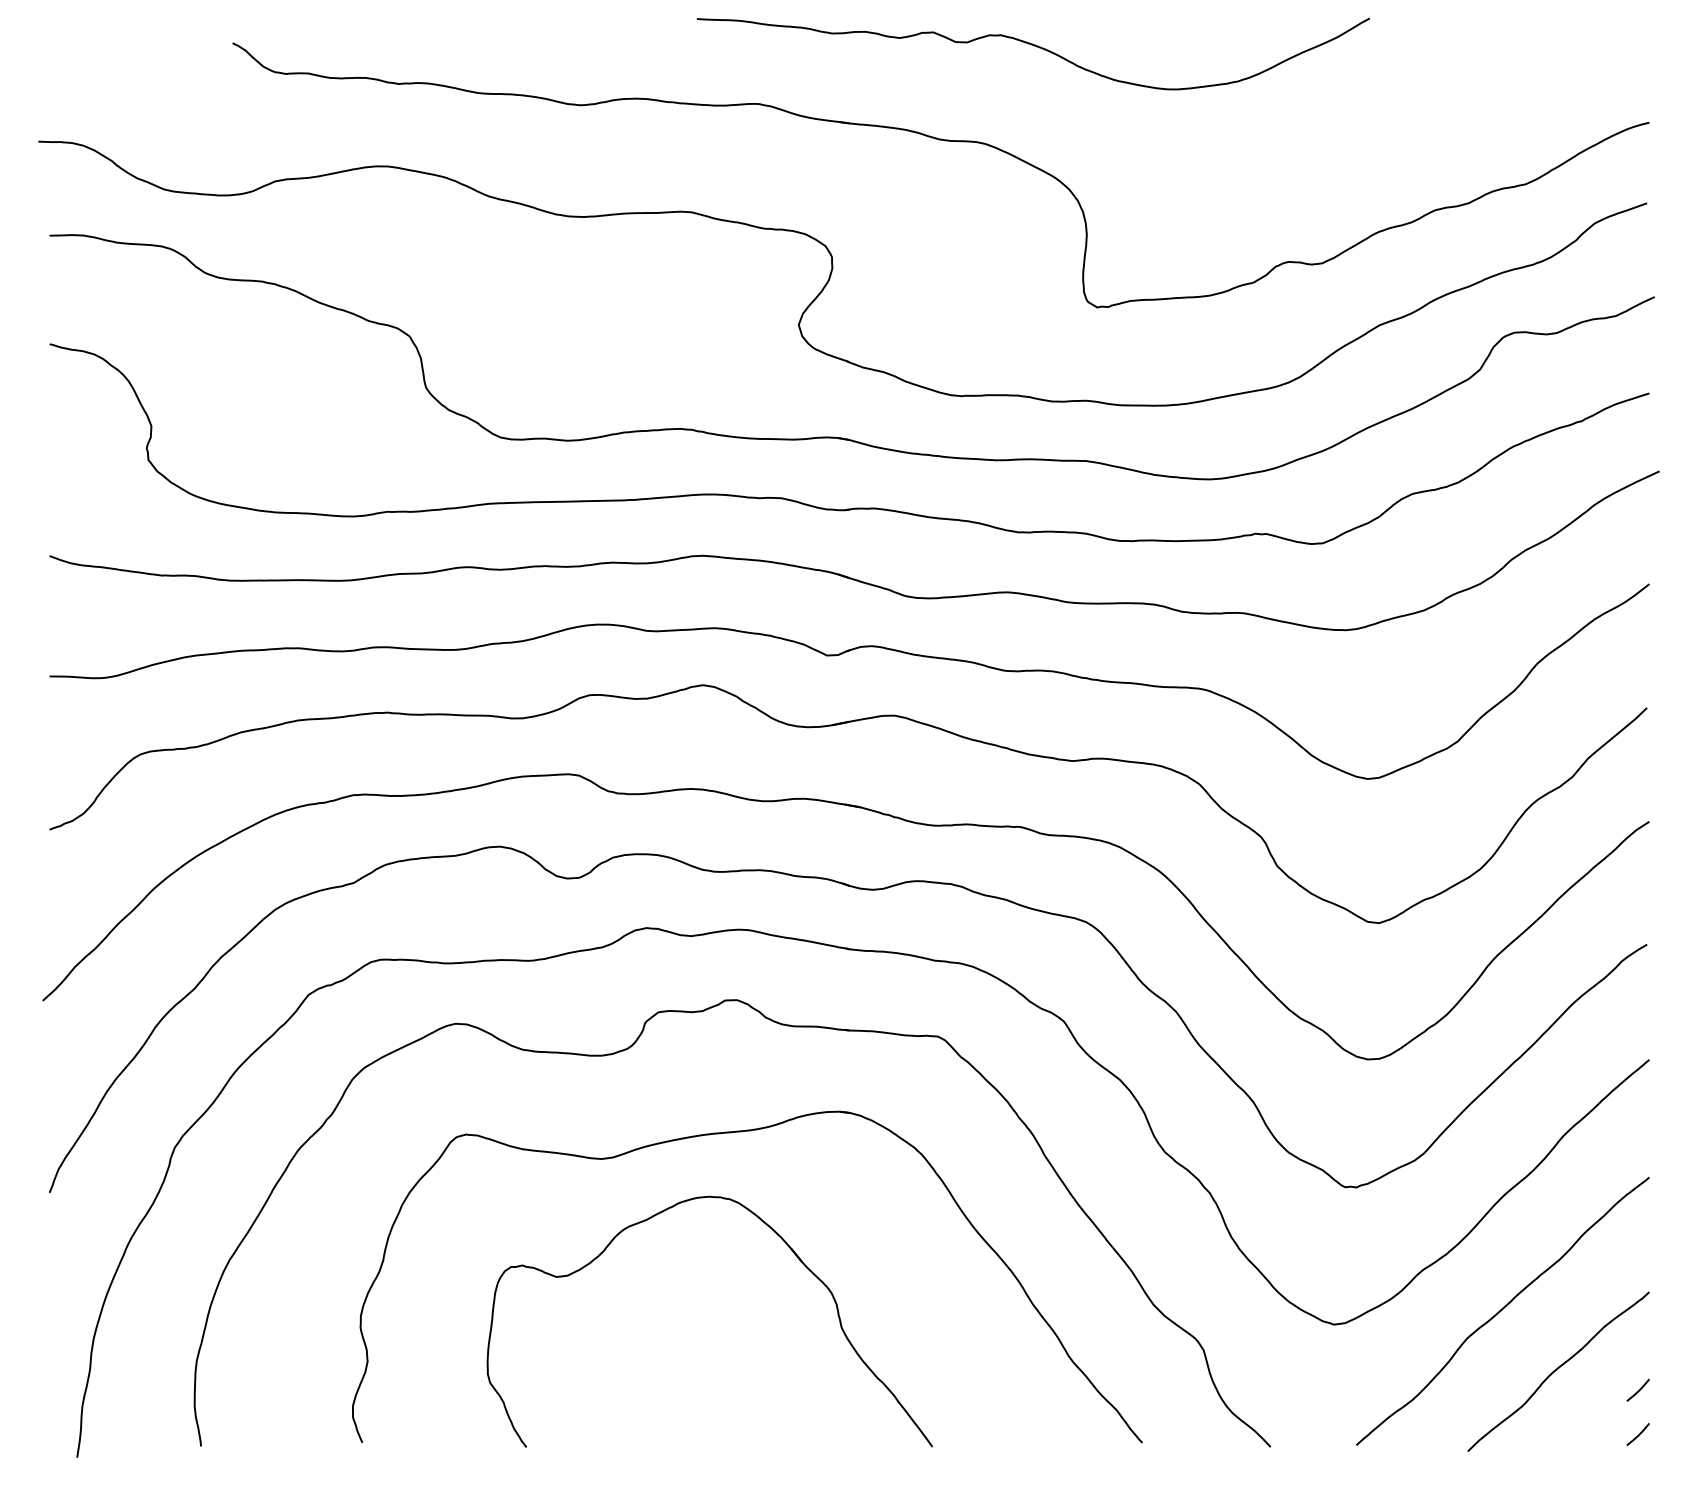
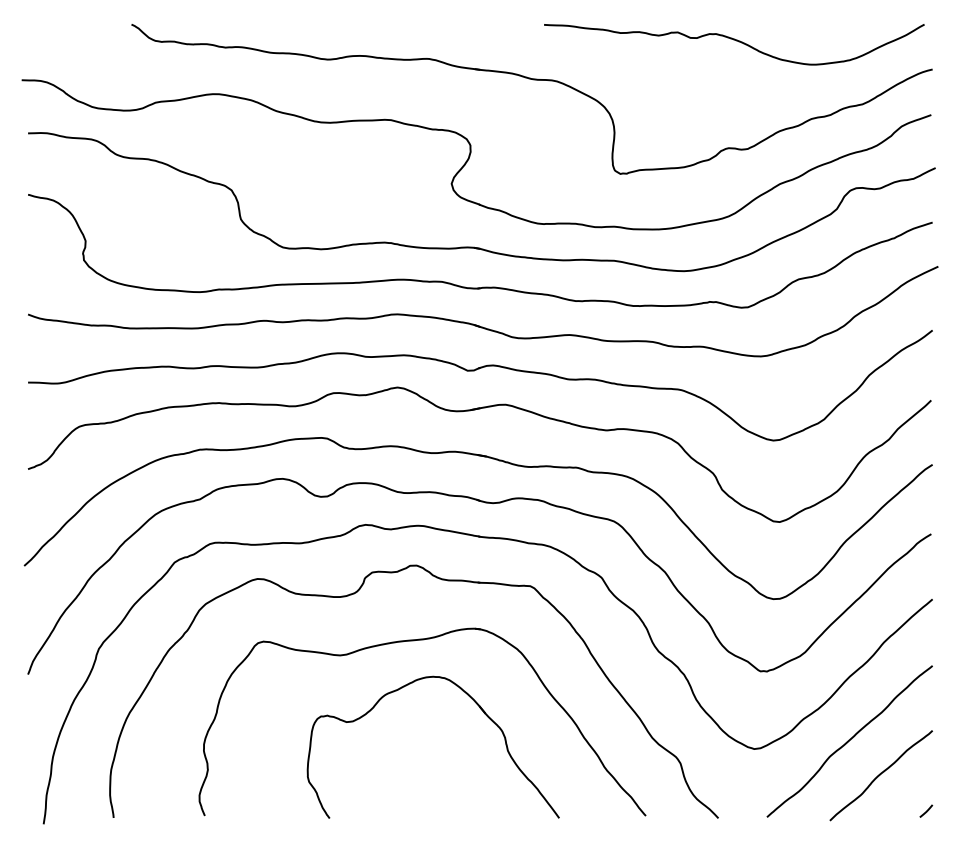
curve: (1037, 48) -> (736, 41), moved
part: (791, 1252) -> (479, 708), moved
line: (1638, 1389) -> (926, 785), removed

